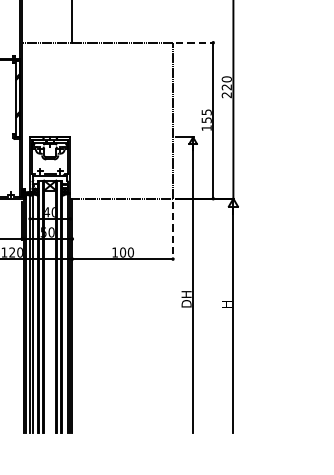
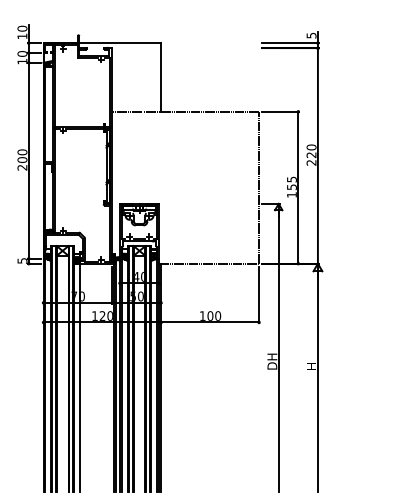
line: (194, 42) -> (280, 111), dashed -> solid
line: (173, 231) -> (259, 295), dashed -> solid

